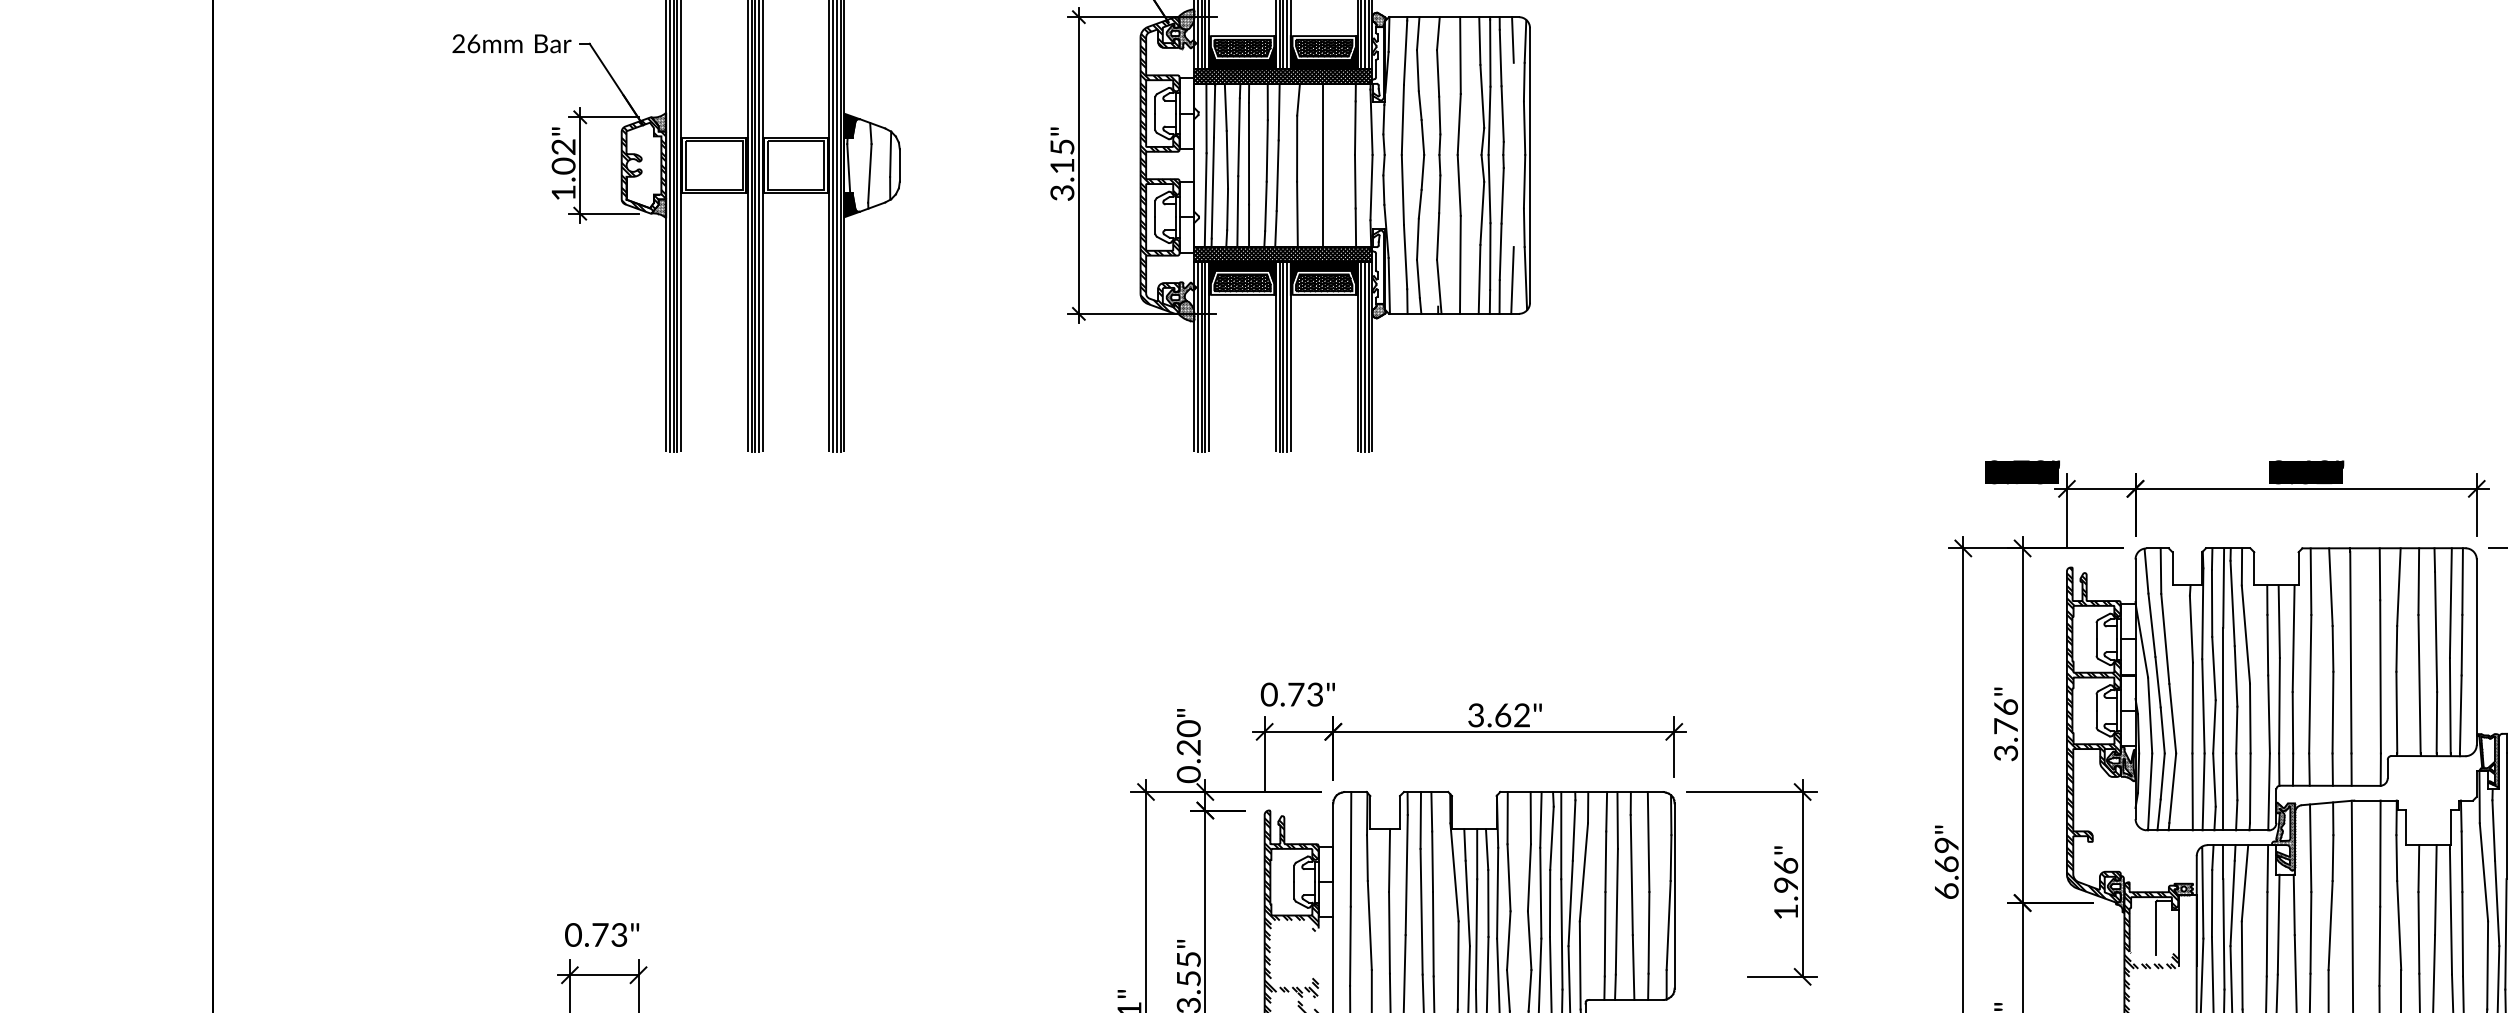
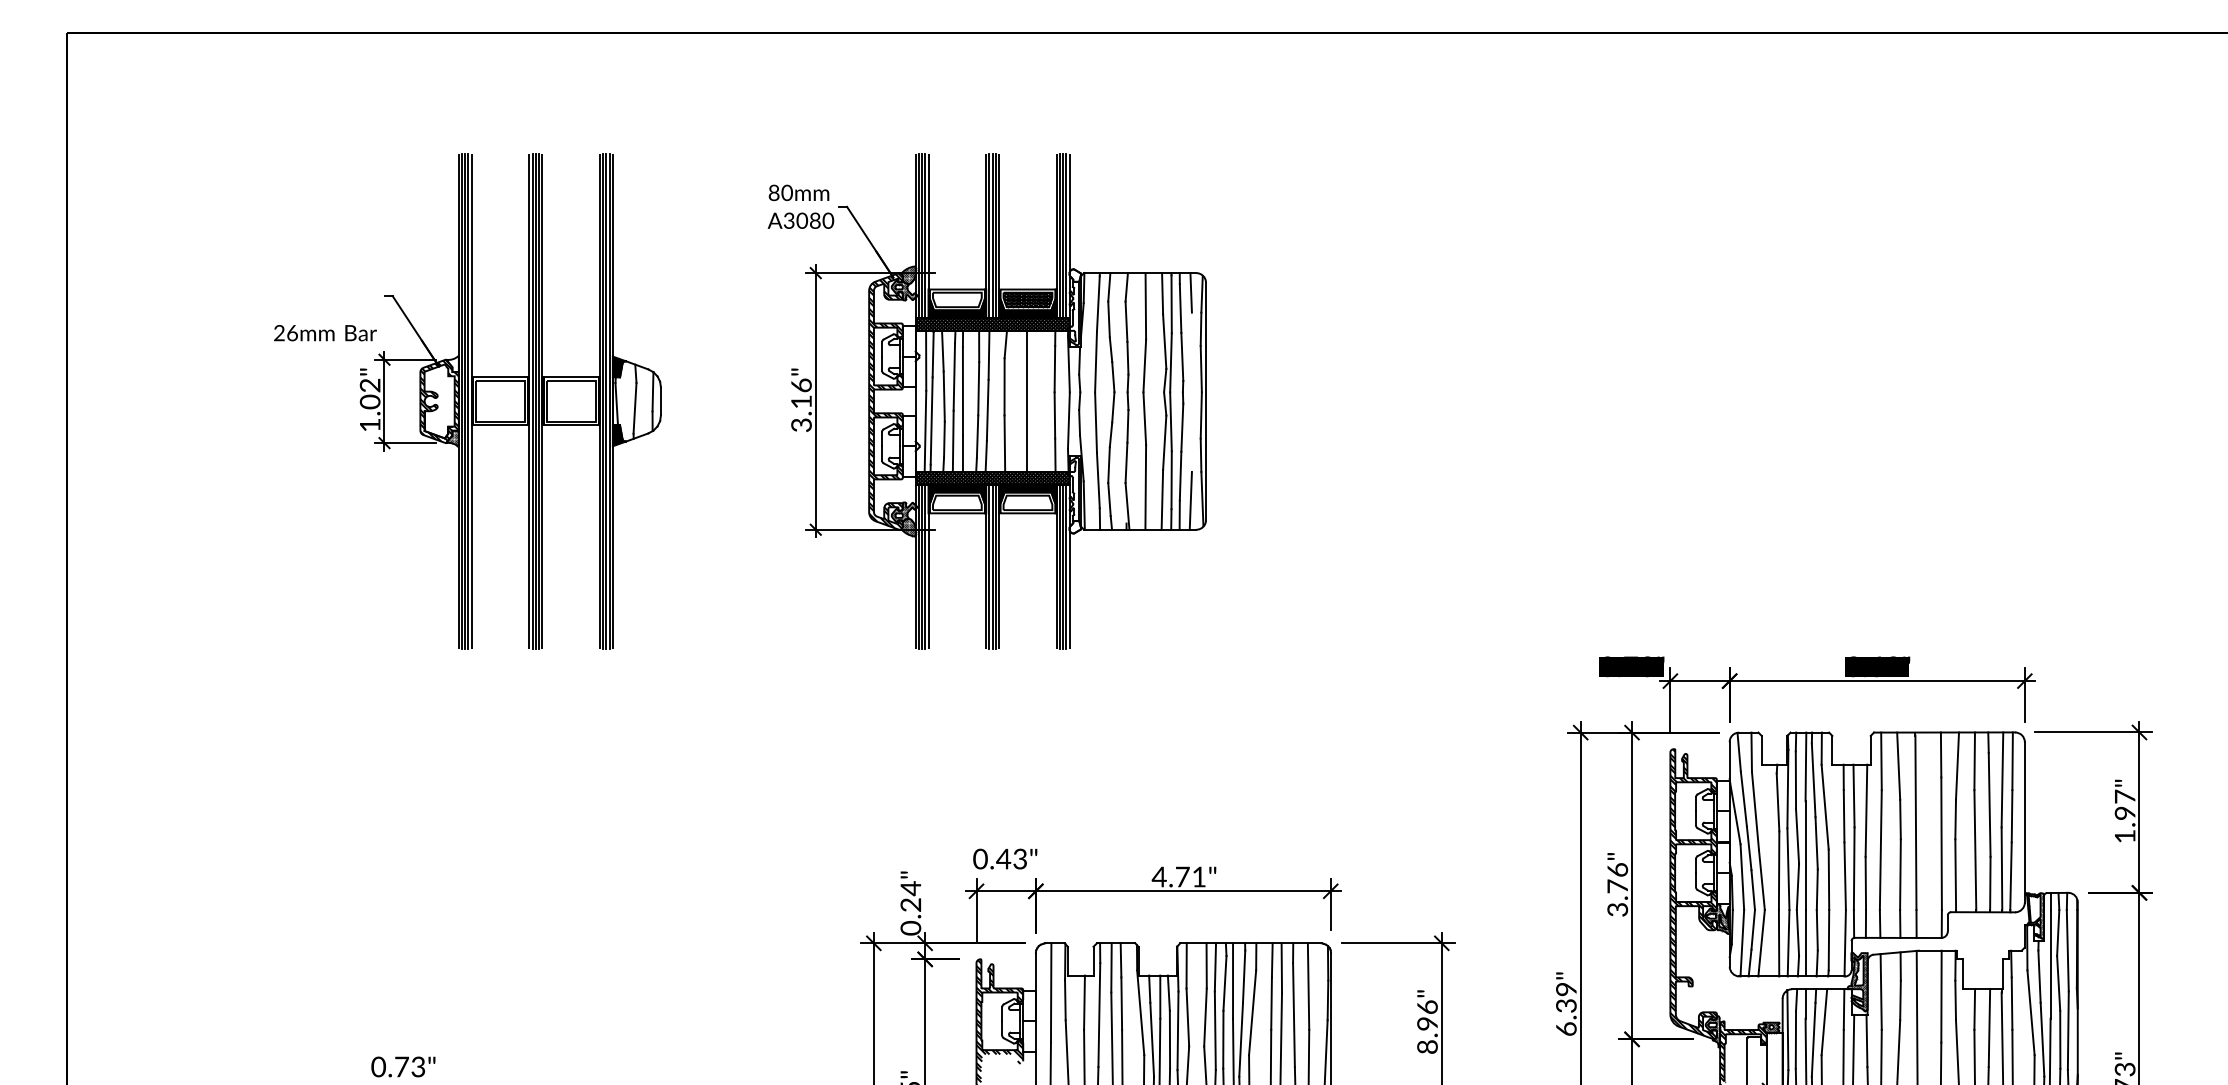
hatch: (1377, 19) -> (1074, 275), removed
text: (511, 44) -> (325, 333), moved
hatch: (1242, 47) -> (957, 299), removed
hatch: (659, 122) -> (453, 364), removed
text: (1062, 147) -> (801, 385), 3.15" -> 3.16"
hatch: (1242, 282) -> (957, 502), removed
hatch: (1323, 282) -> (1027, 502), removed
hatch: (1377, 311) -> (1074, 527), removed
text: (1295, 693) -> (1003, 858), 0.73" -> 0.43"
text: (1498, 714) -> (1178, 876), 3.62" -> 4.71"
text: (1188, 728) -> (910, 888), 0.20" -> 0.24"
text: (1946, 863) -> (1566, 1005), 6.69" -> 6.39"
text: (1786, 911) -> (1427, 1046), 1.96" -> 8.96"

